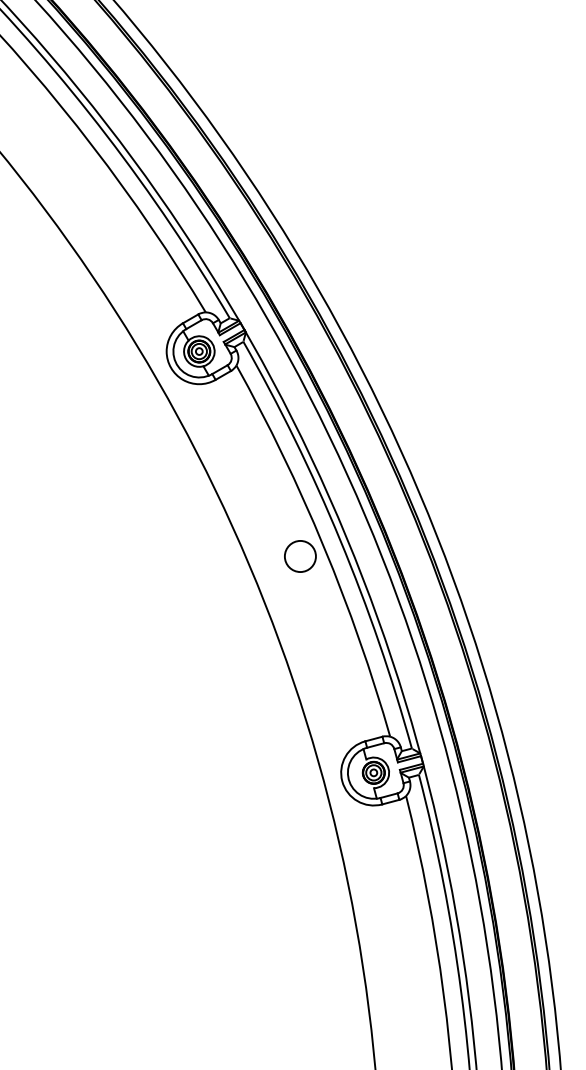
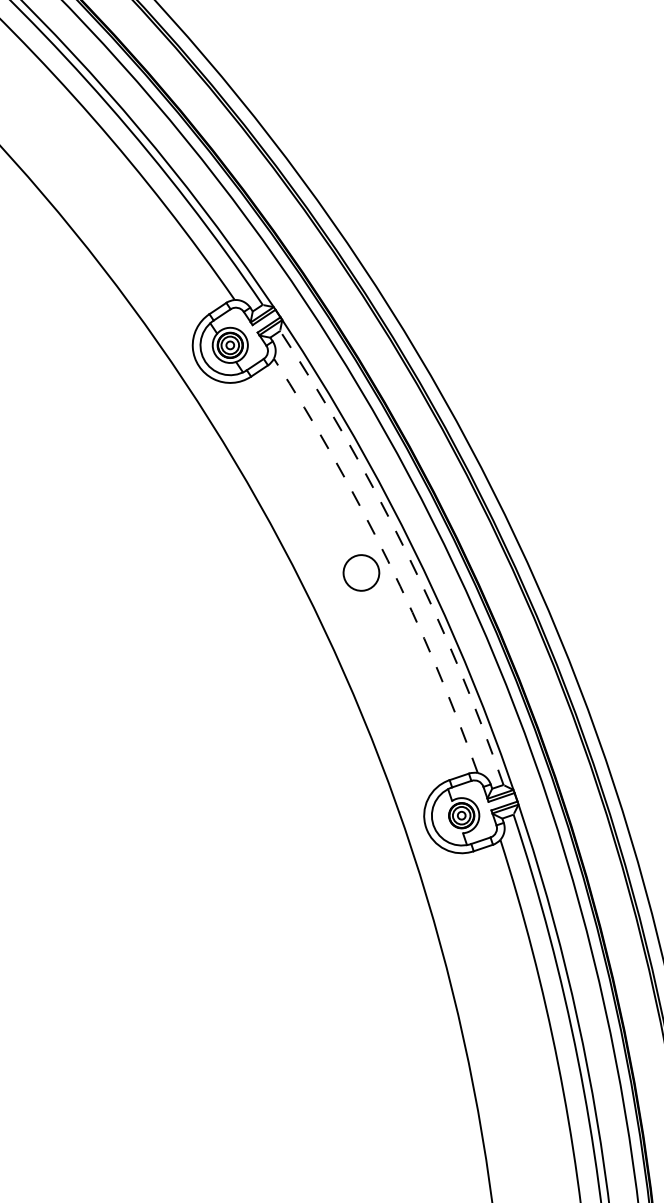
arc: (340, 540) -> (406, 551), solid -> dashed
arc: (323, 546) -> (387, 559), solid -> dashed

